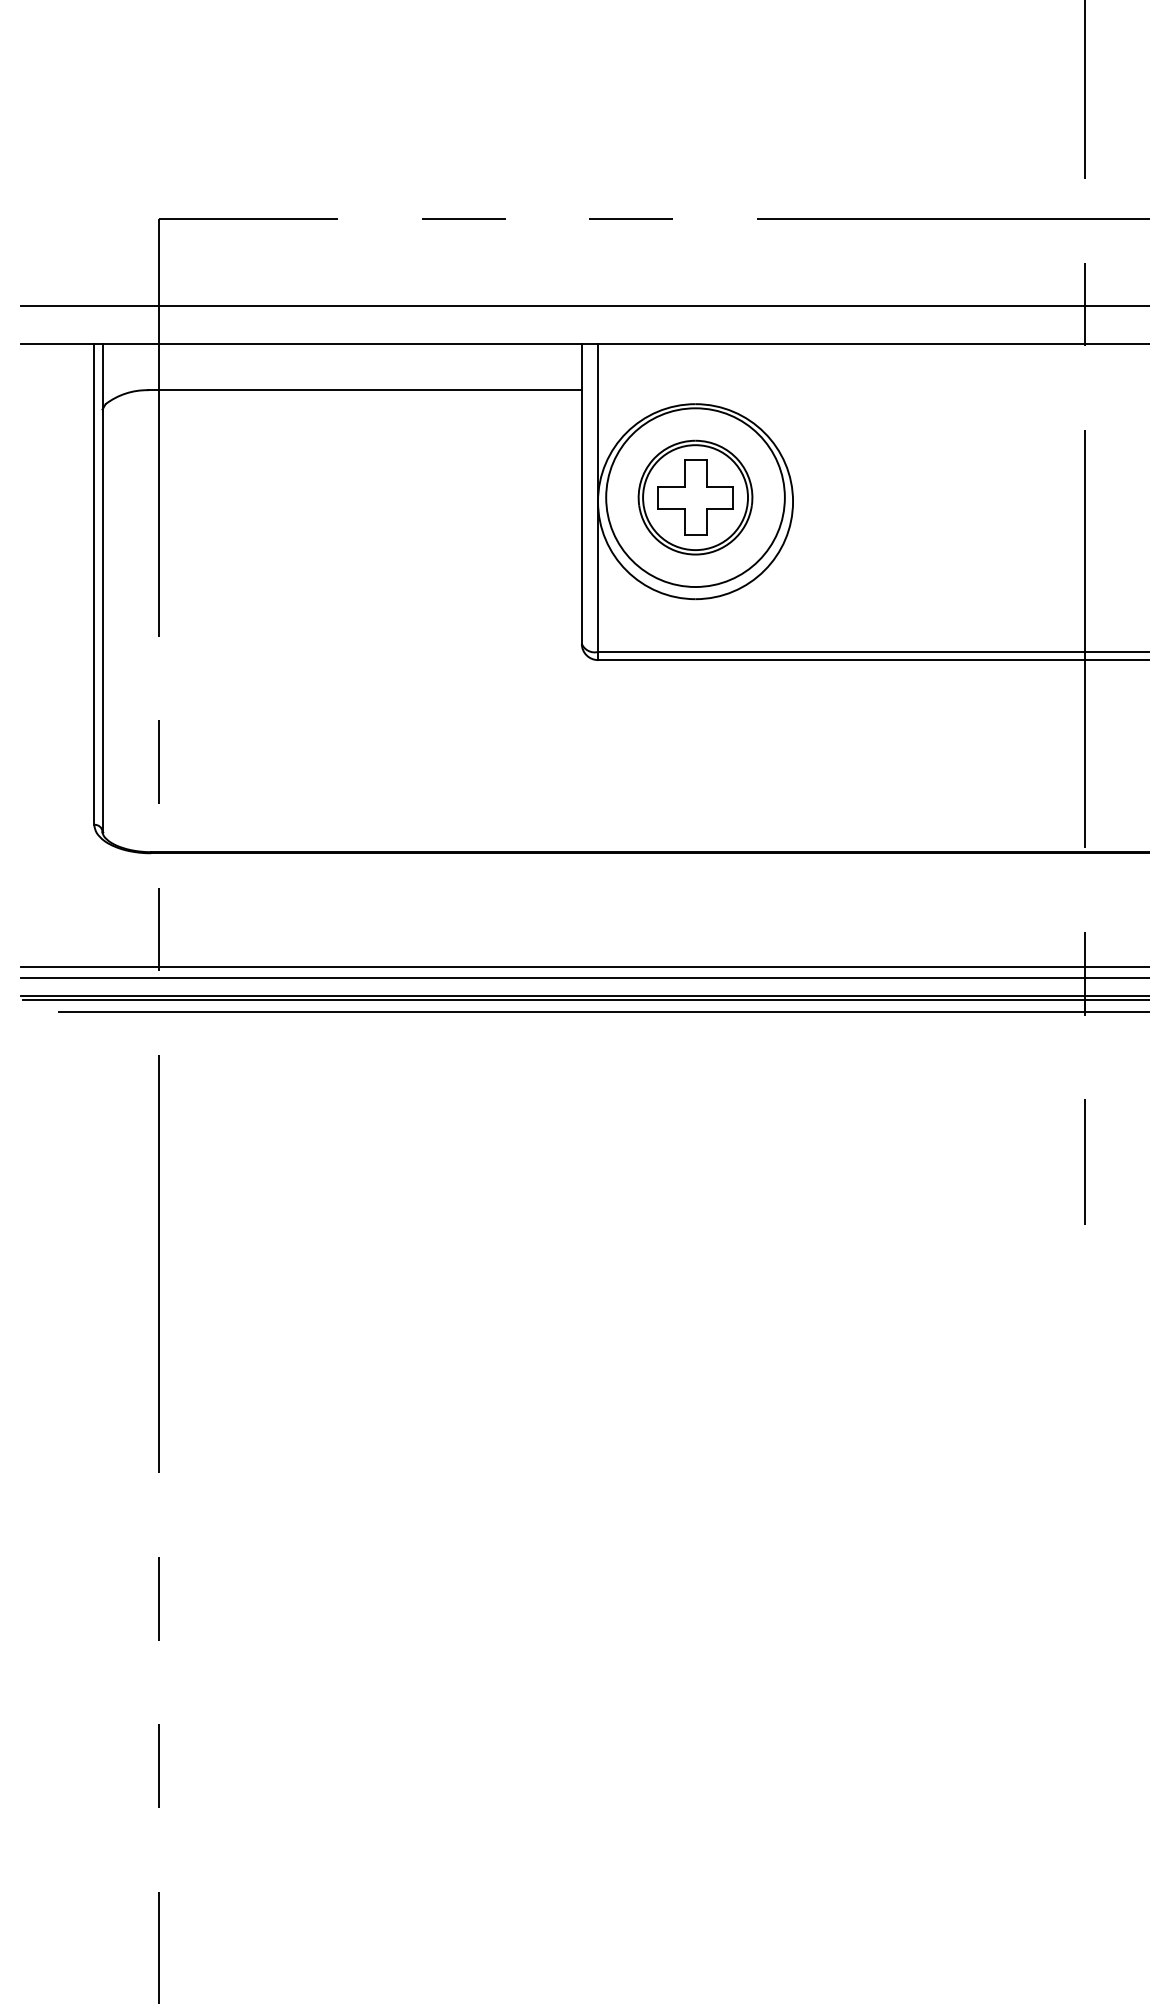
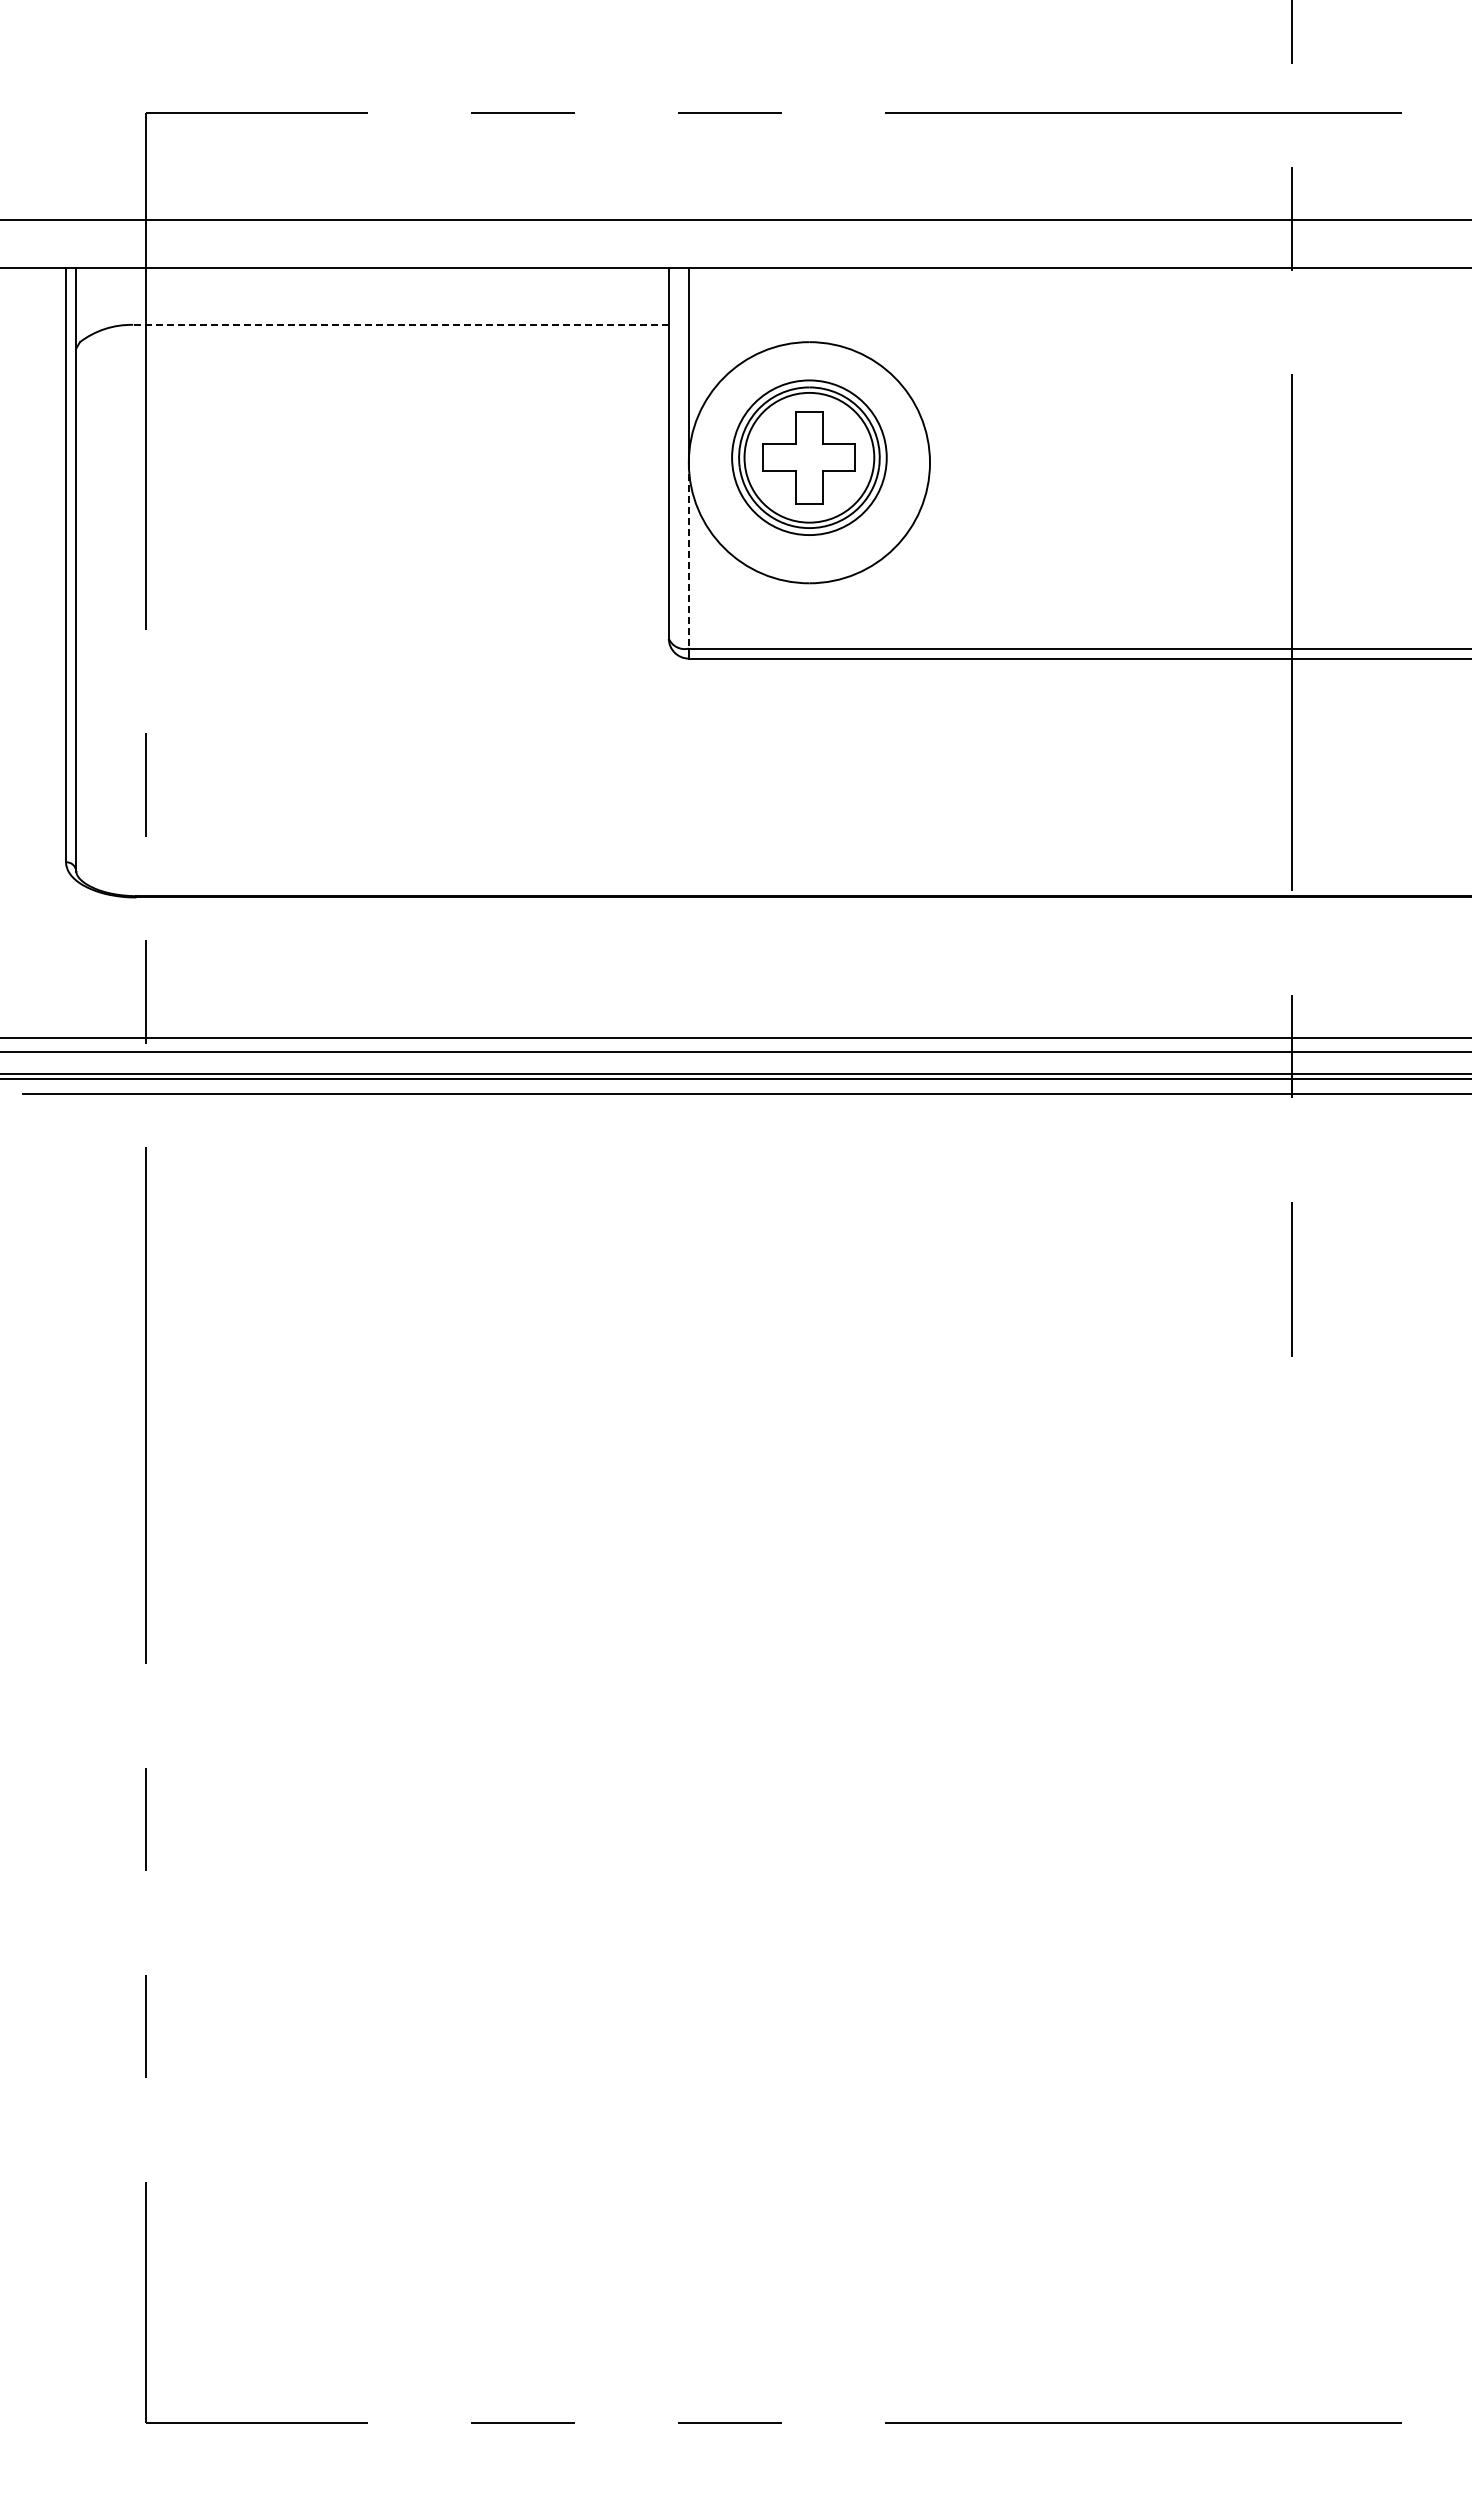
line: (365, 389) -> (401, 324), solid -> dashed
circle: (694, 497) -> (808, 457), size x0.7
line: (597, 576) -> (688, 555), solid -> dashed

